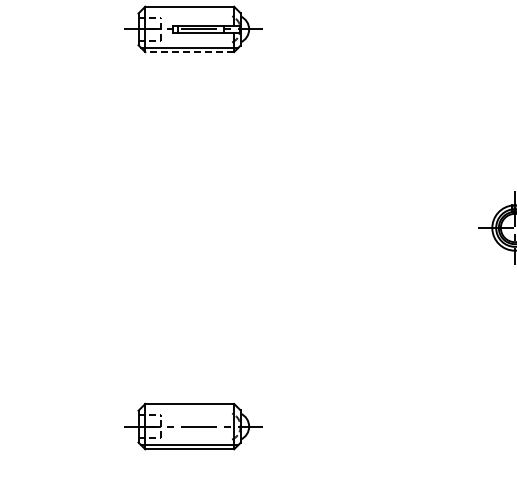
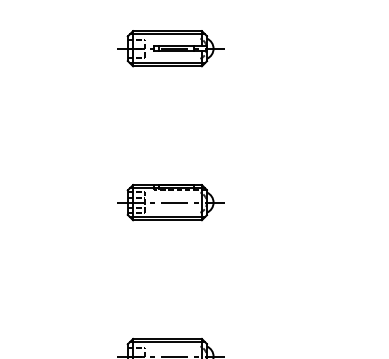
line: (189, 10) -> (167, 34), added
line: (189, 52) -> (167, 66), dashed -> solid
part: (193, 227) -> (170, 202), added
line: (189, 407) -> (167, 341), added

